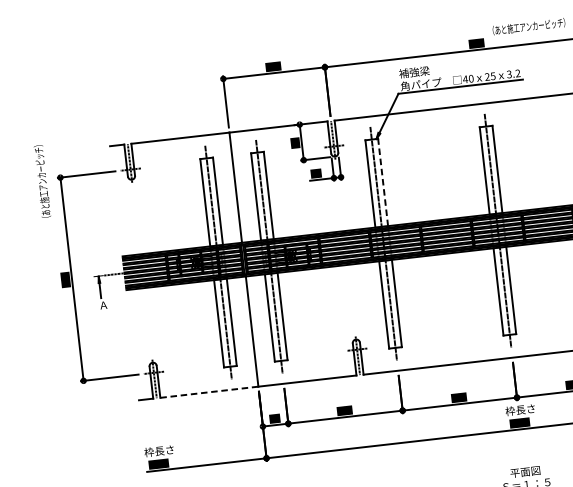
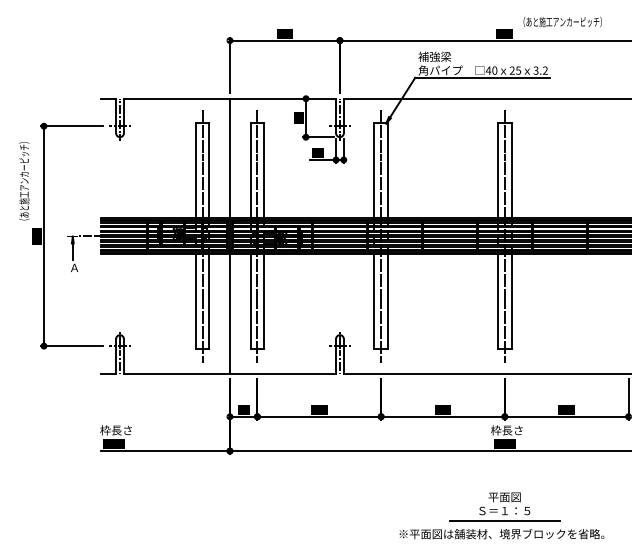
text: (42, 181) -> (24, 181), moved
line: (383, 182) -> (388, 170), dashed -> solid
line: (209, 392) -> (177, 373), dashed -> solid

